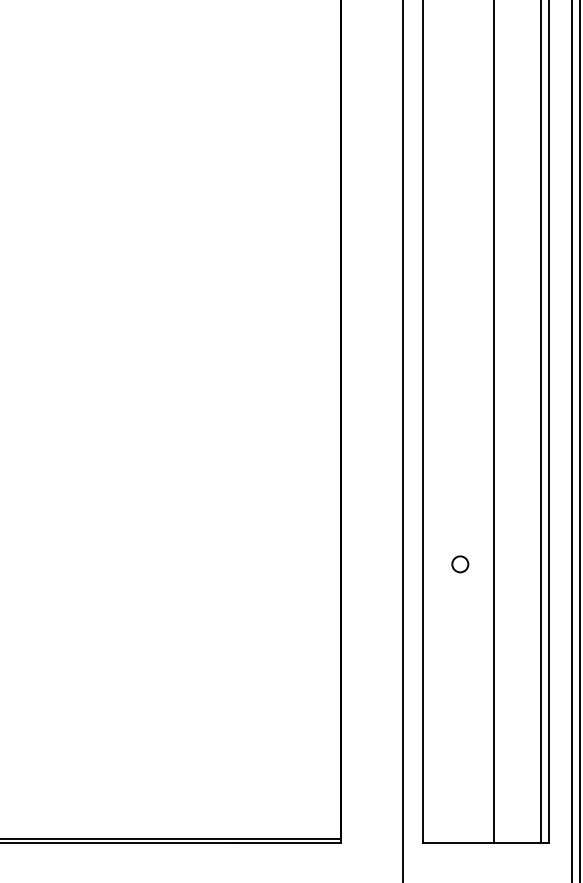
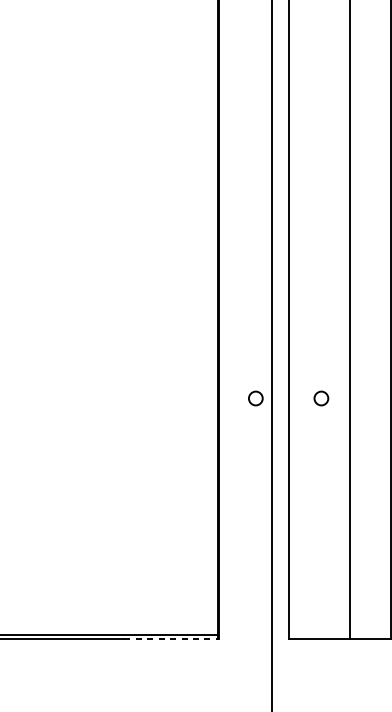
circle: (384, 564) -> (255, 398), added
line: (286, 843) -> (171, 639), solid -> dashed

